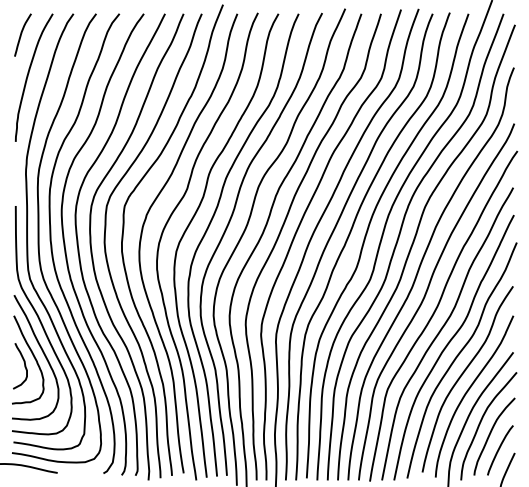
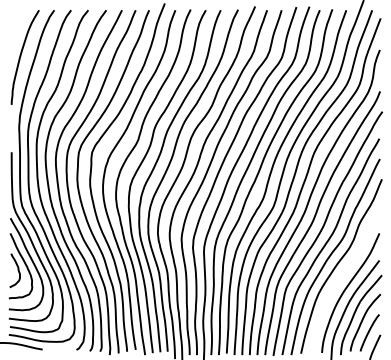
curve: (22, 33) -> (16, 24), removed
curve: (463, 374) -> (342, 276), removed

